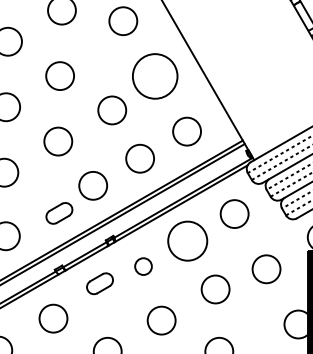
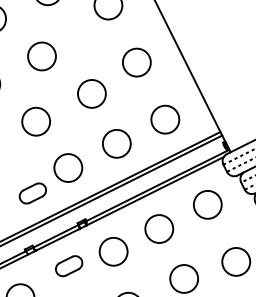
circle: (155, 76) -> (137, 62), size x0.62
circle: (187, 241) -> (159, 229), size x0.71
circle: (143, 266) -> (113, 251), size x1.67

